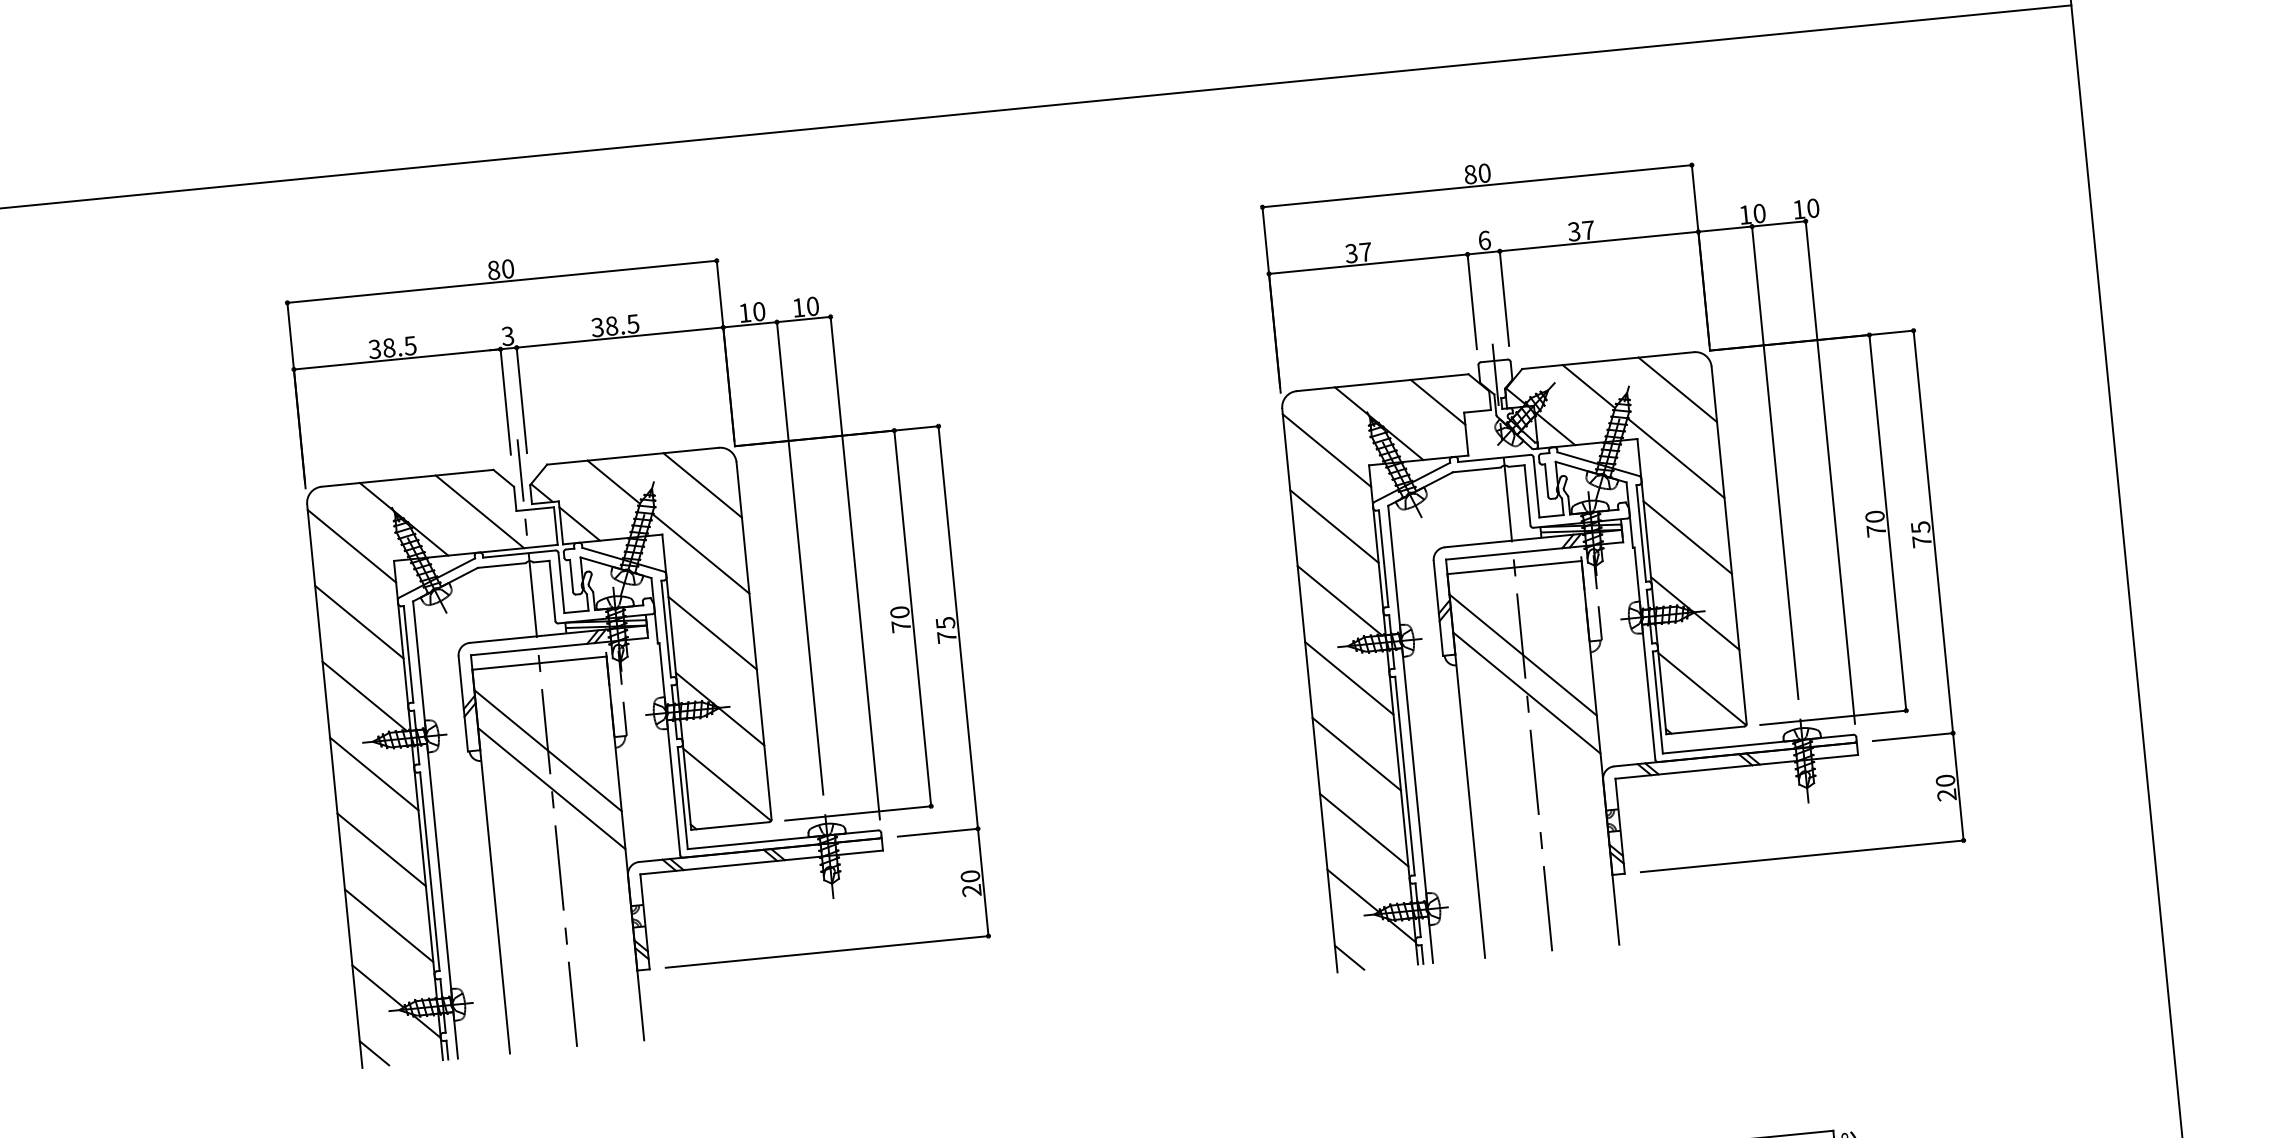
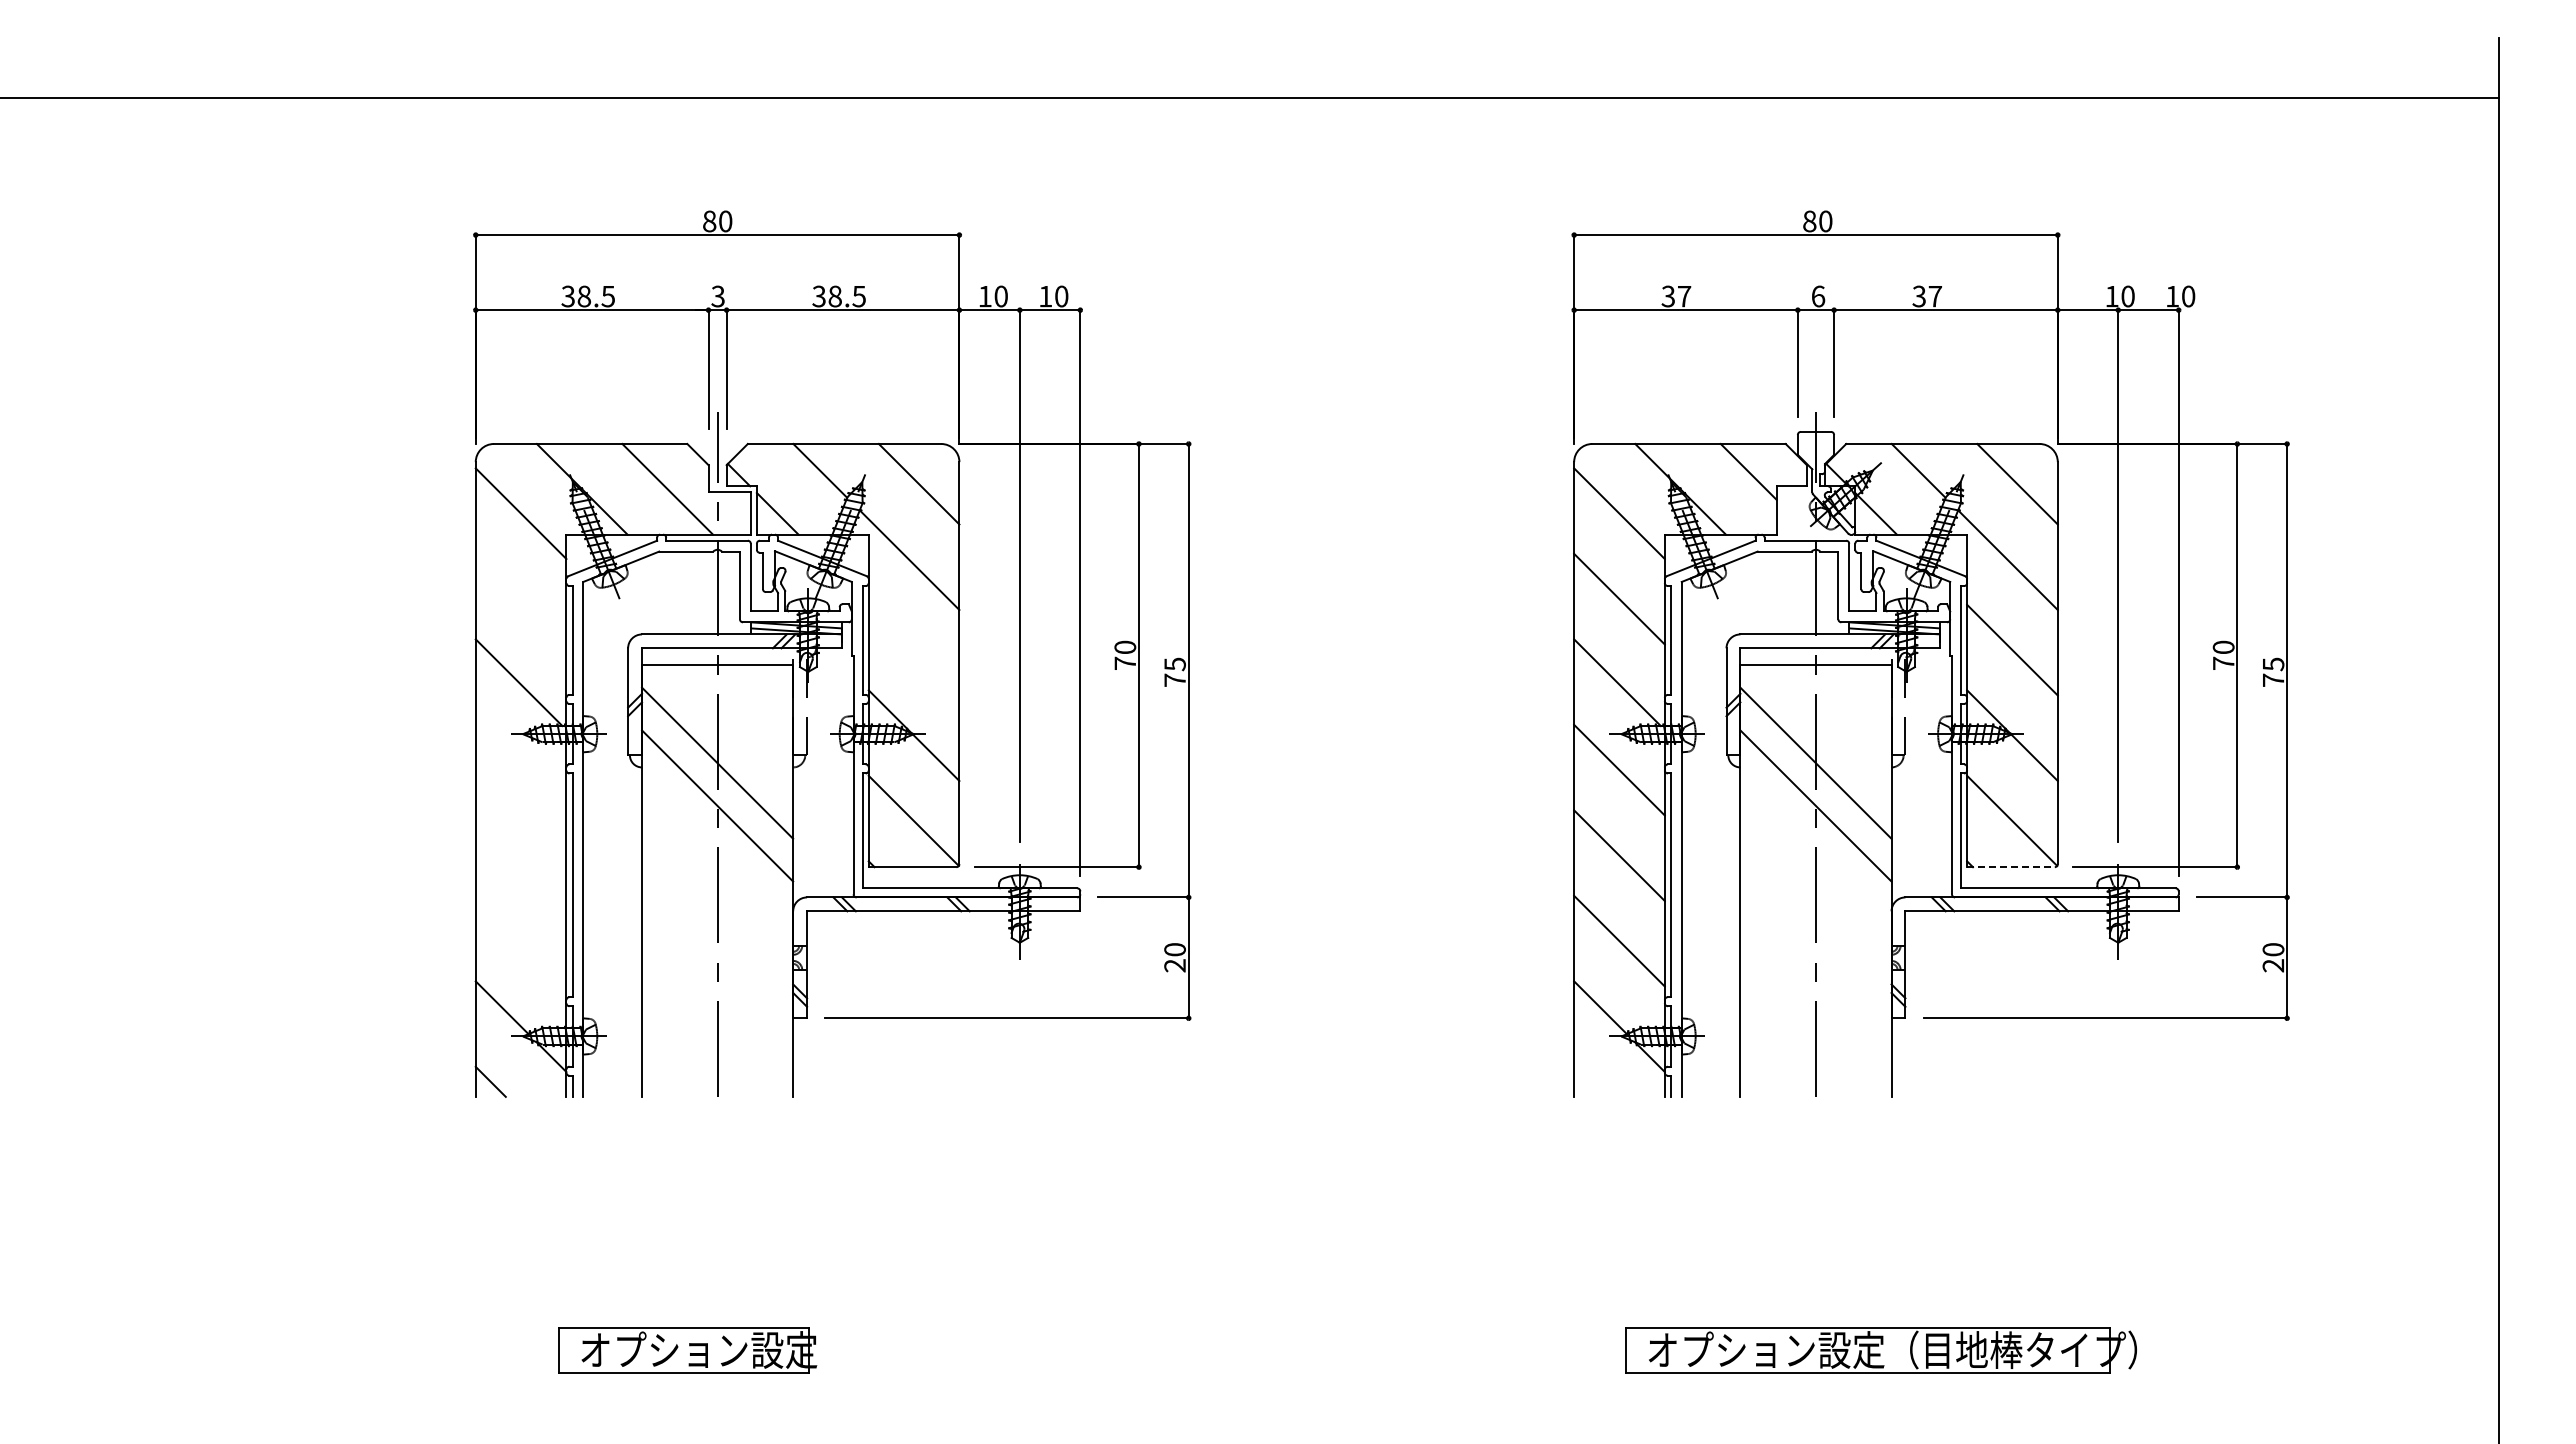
line: (358, 621) -> (520, 598), removed
line: (712, 632) -> (913, 649), removed
line: (1704, 730) -> (2010, 867), solid -> dashed
line: (373, 773) -> (520, 769), removed
line: (381, 849) -> (520, 855), removed
line: (388, 925) -> (520, 940), removed
line: (1349, 957) -> (1589, 1081), removed

